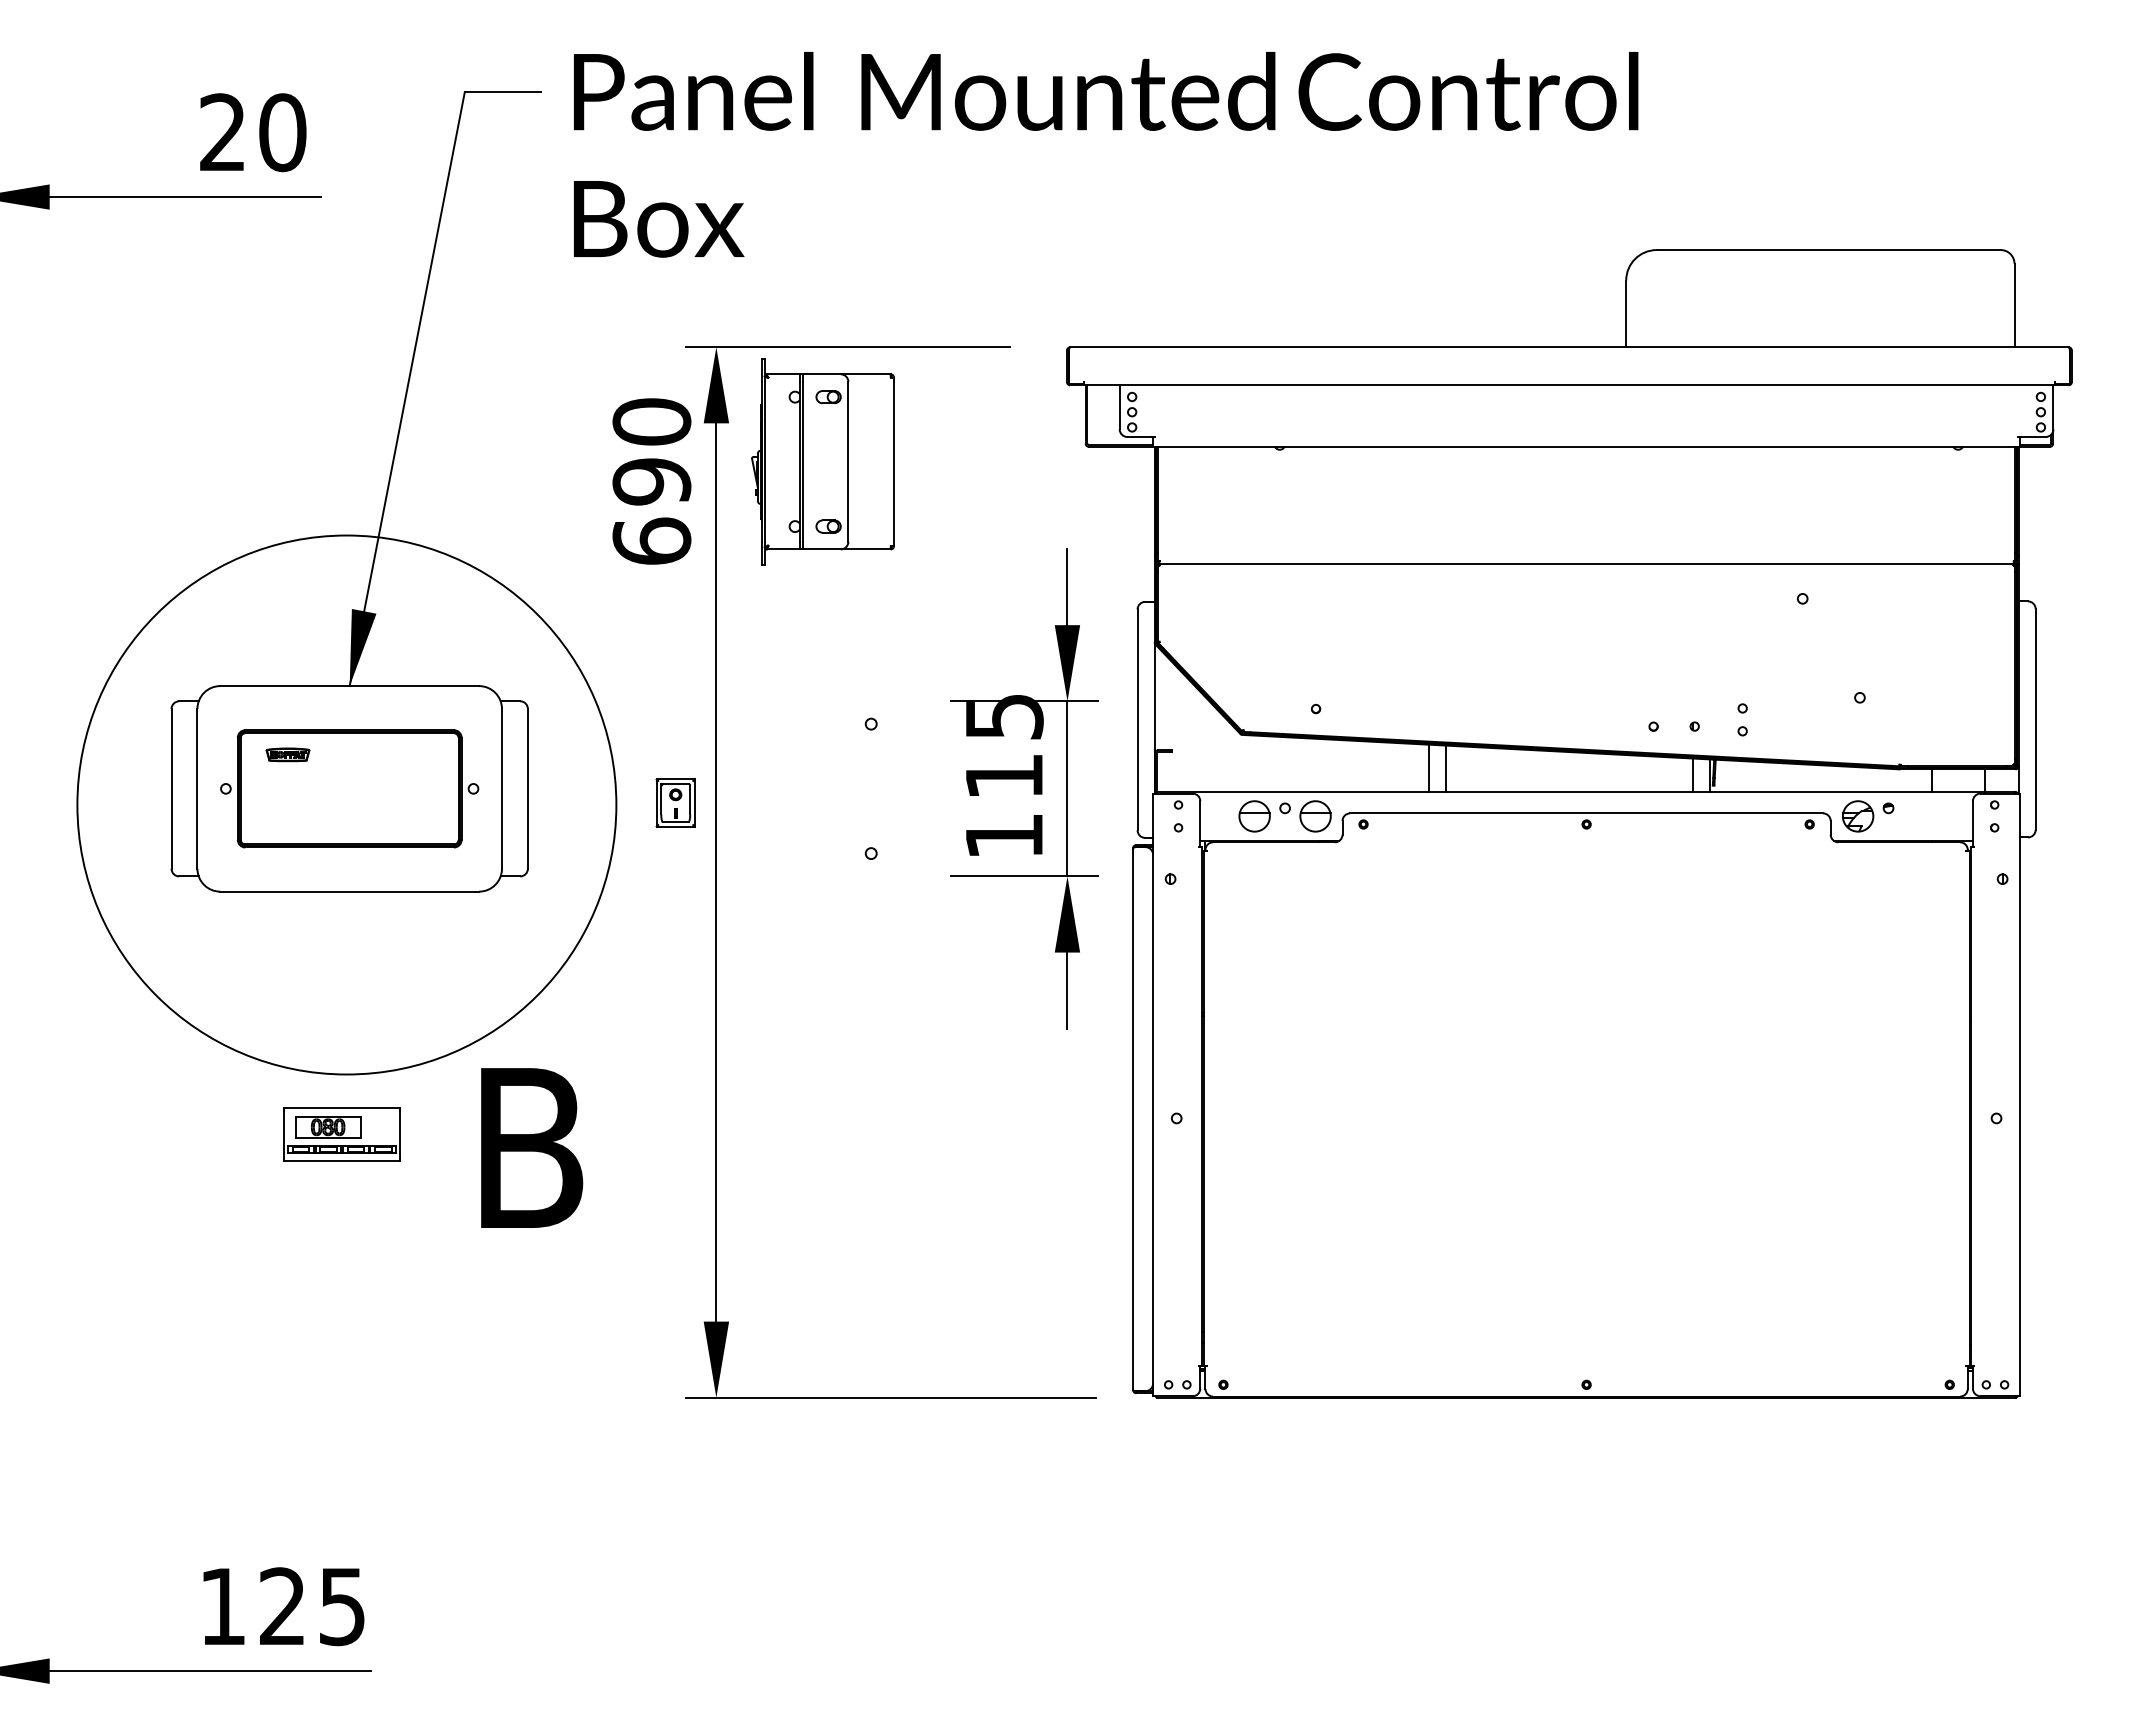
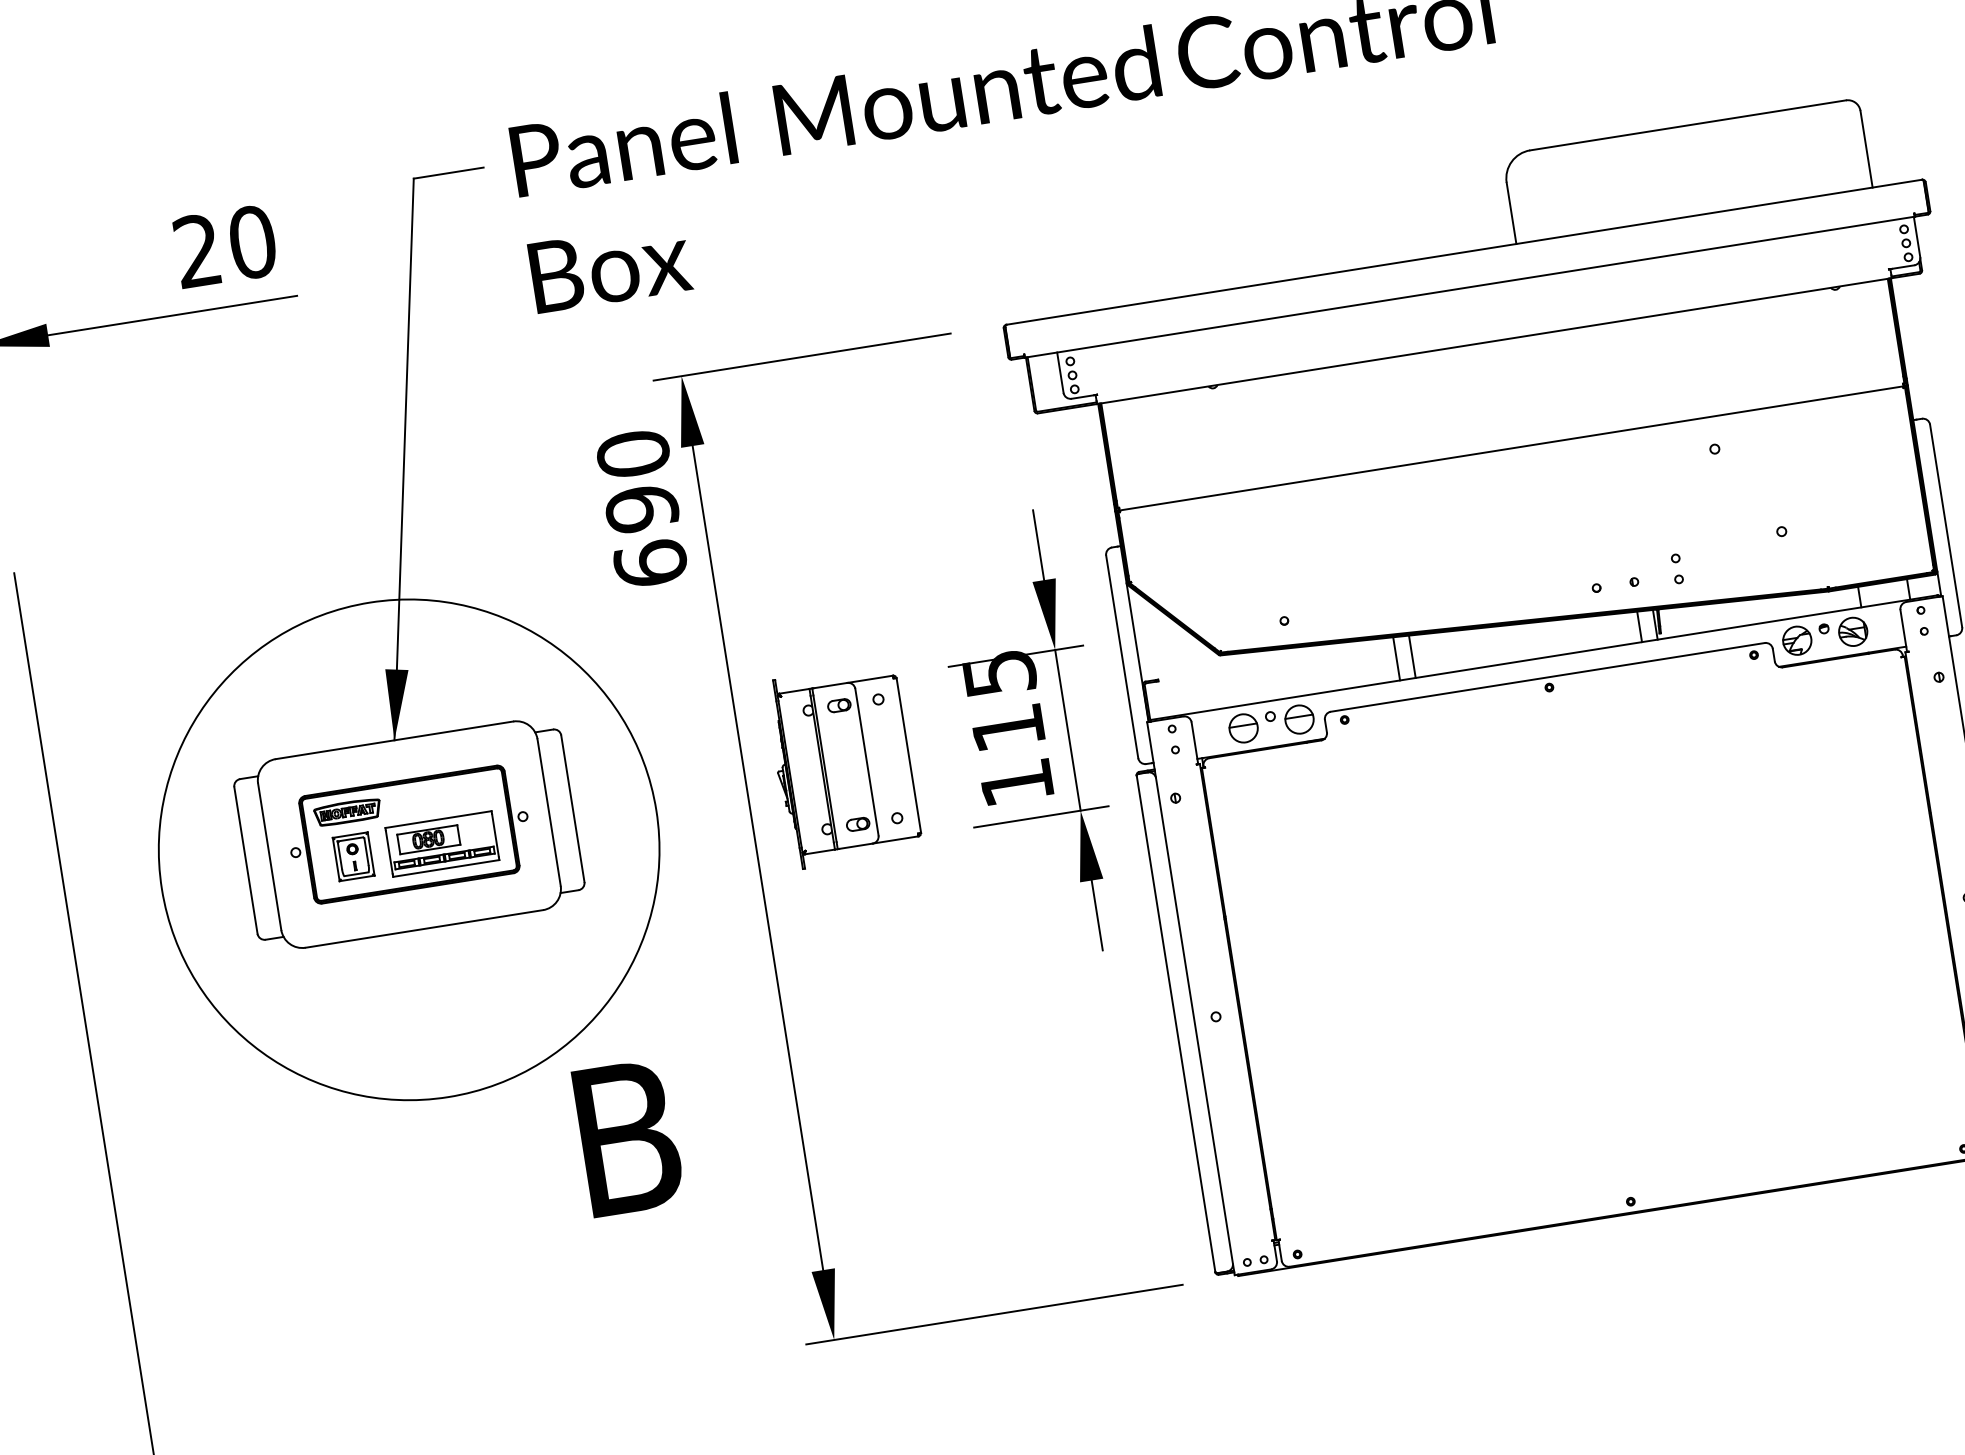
part: (822, 461) -> (843, 765), moved
part: (287, 754) -> (347, 812), size x1.67
part: (675, 802) -> (353, 856), moved
part: (1918, 816) -> (1852, 632), added
part: (341, 1134) -> (441, 844), moved

